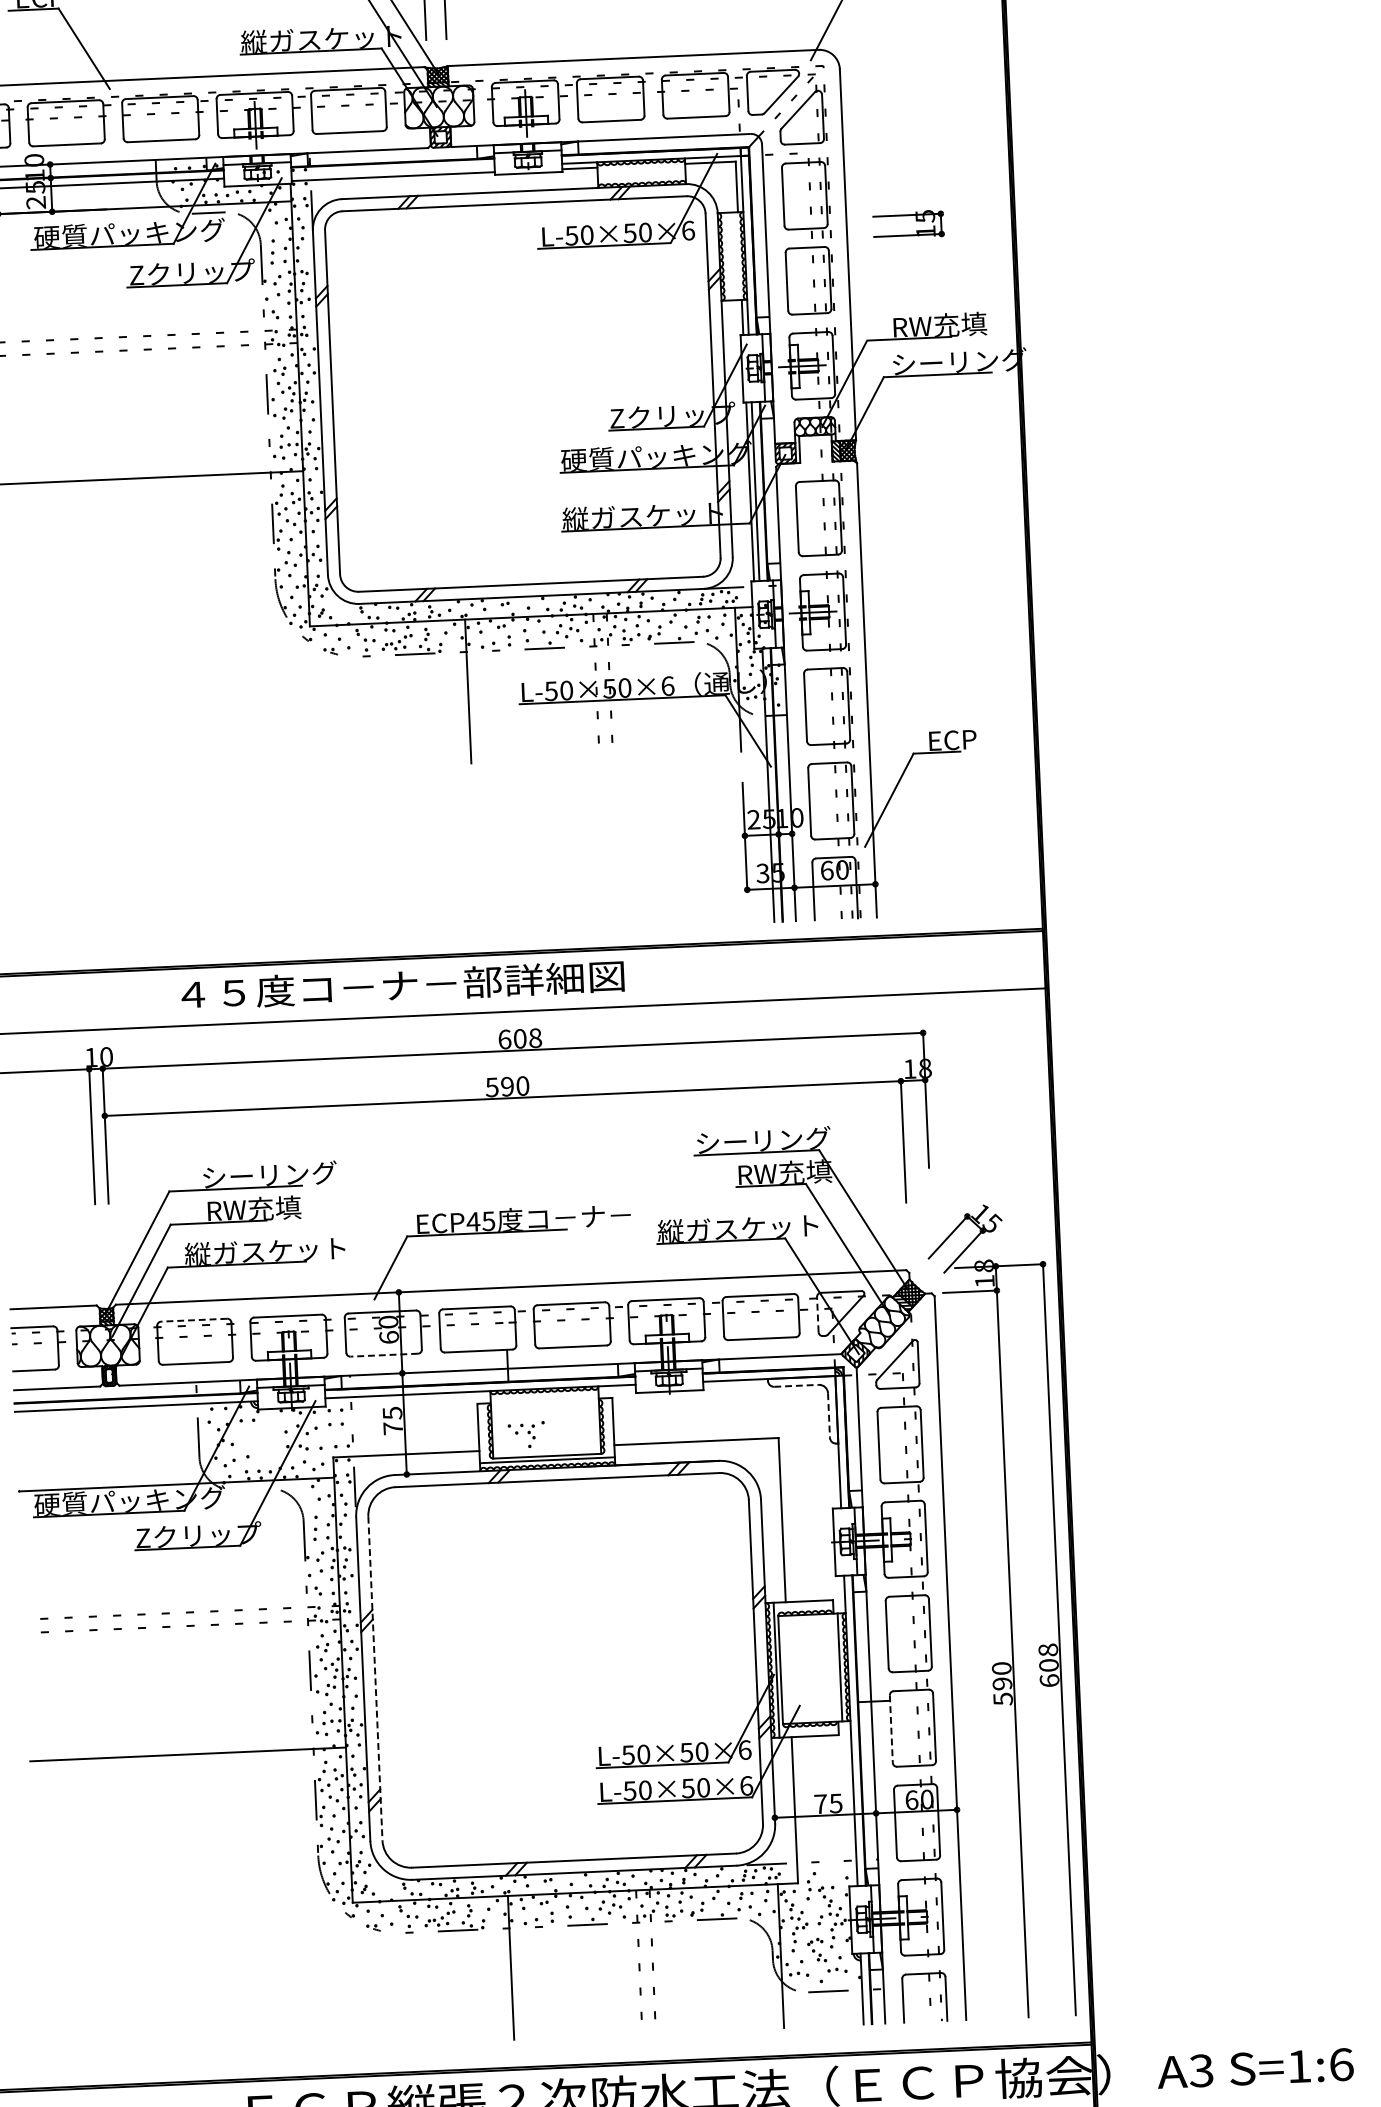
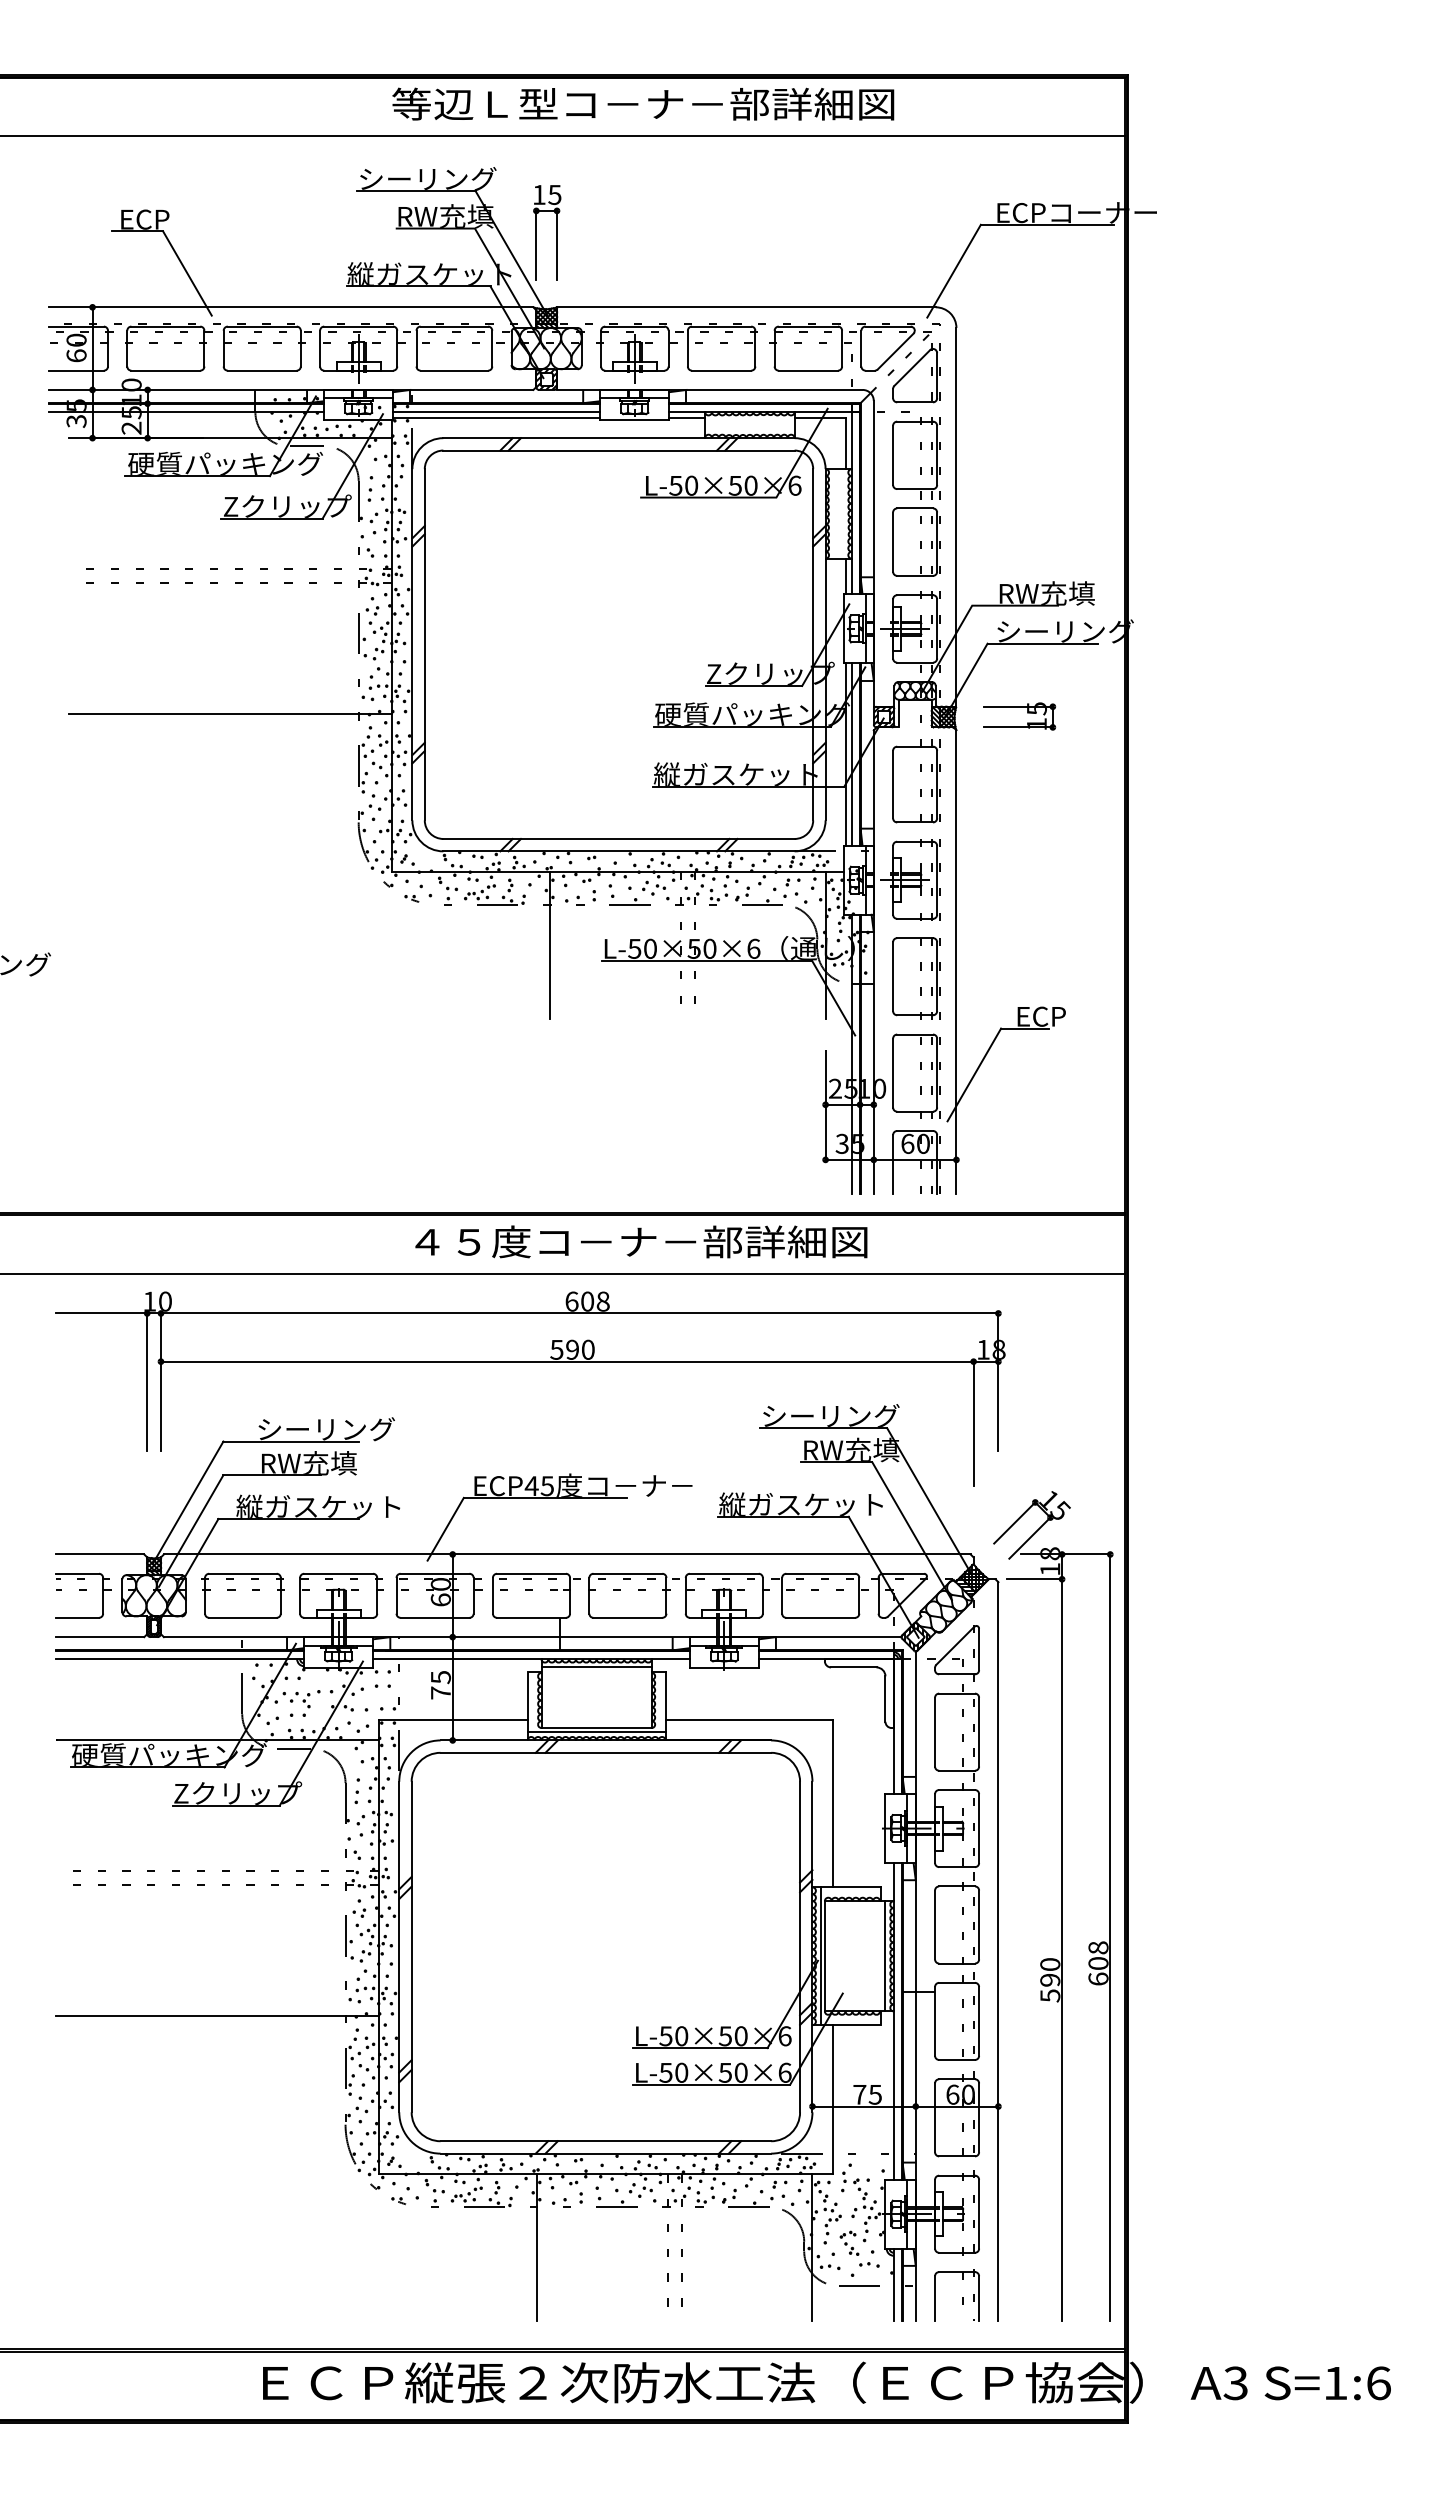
line: (392, 171) -> (496, 412), added
part: (916, 221) -> (1027, 713), moved
text: (402, 984) -> (641, 1241), moved
line: (817, 1314) -> (878, 1595), dashed -> solid
line: (193, 1319) -> (242, 1573), dashed -> solid
line: (383, 1354) -> (434, 1617), dashed -> solid
line: (796, 1385) -> (853, 1667), dashed -> solid
line: (544, 1396) -> (596, 1667), added
line: (829, 1415) -> (885, 1699), dashed -> solid
part: (526, 1435) -> (301, 1703), moved
line: (251, 1489) -> (293, 1748), added
line: (375, 1679) -> (411, 1947), dashed -> solid
line: (891, 1729) -> (935, 2021), dashed -> solid

